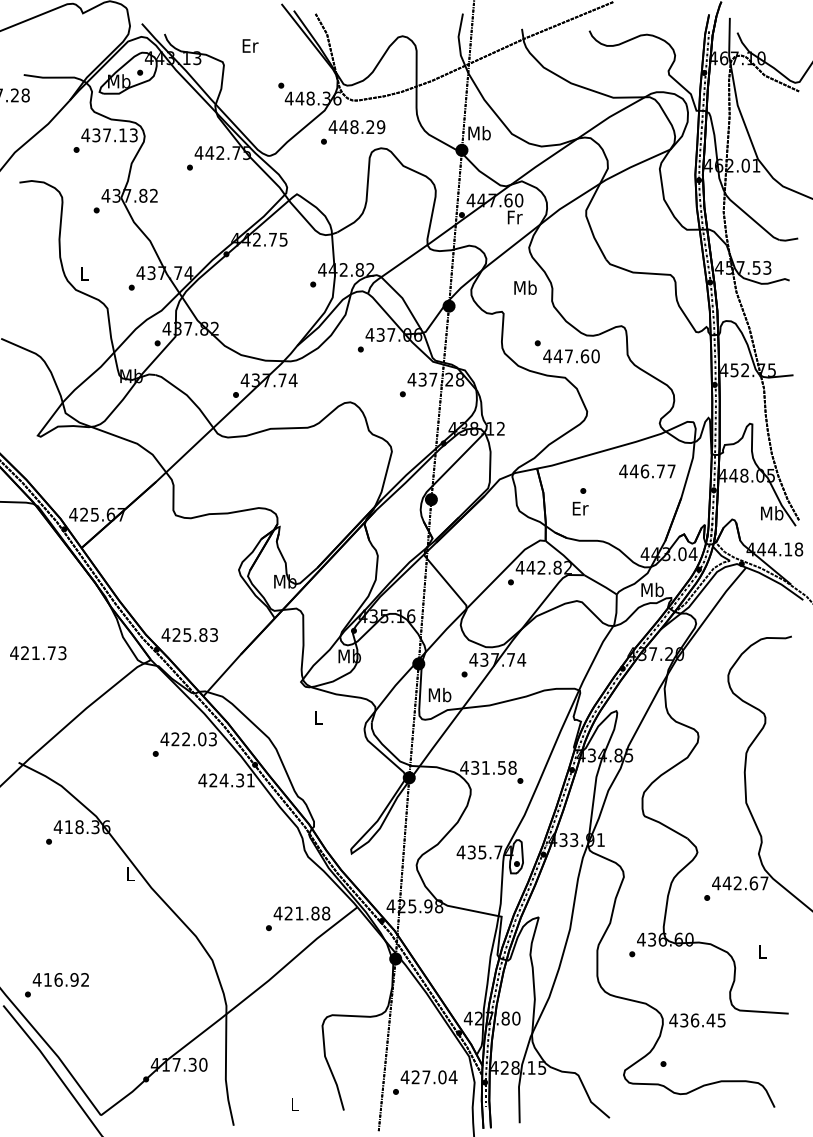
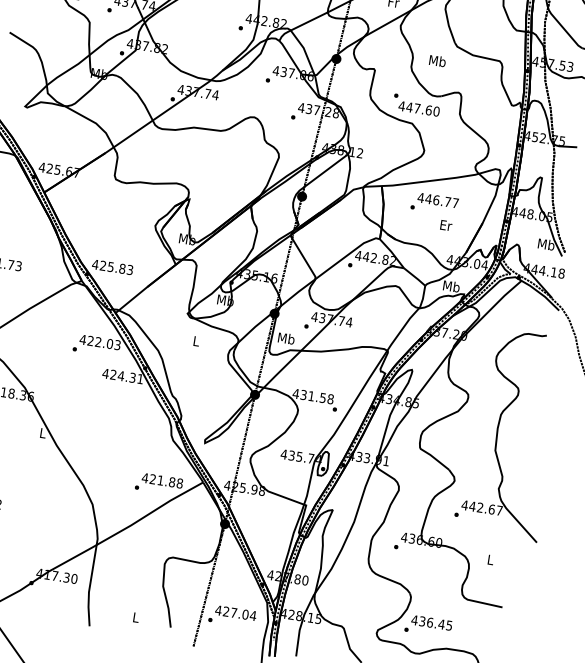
text: (525, 287) -> (437, 60), moved
text: (647, 471) -> (438, 200), moved
text: (580, 508) -> (446, 225), moved
text: (697, 1020) -> (431, 622), moved

